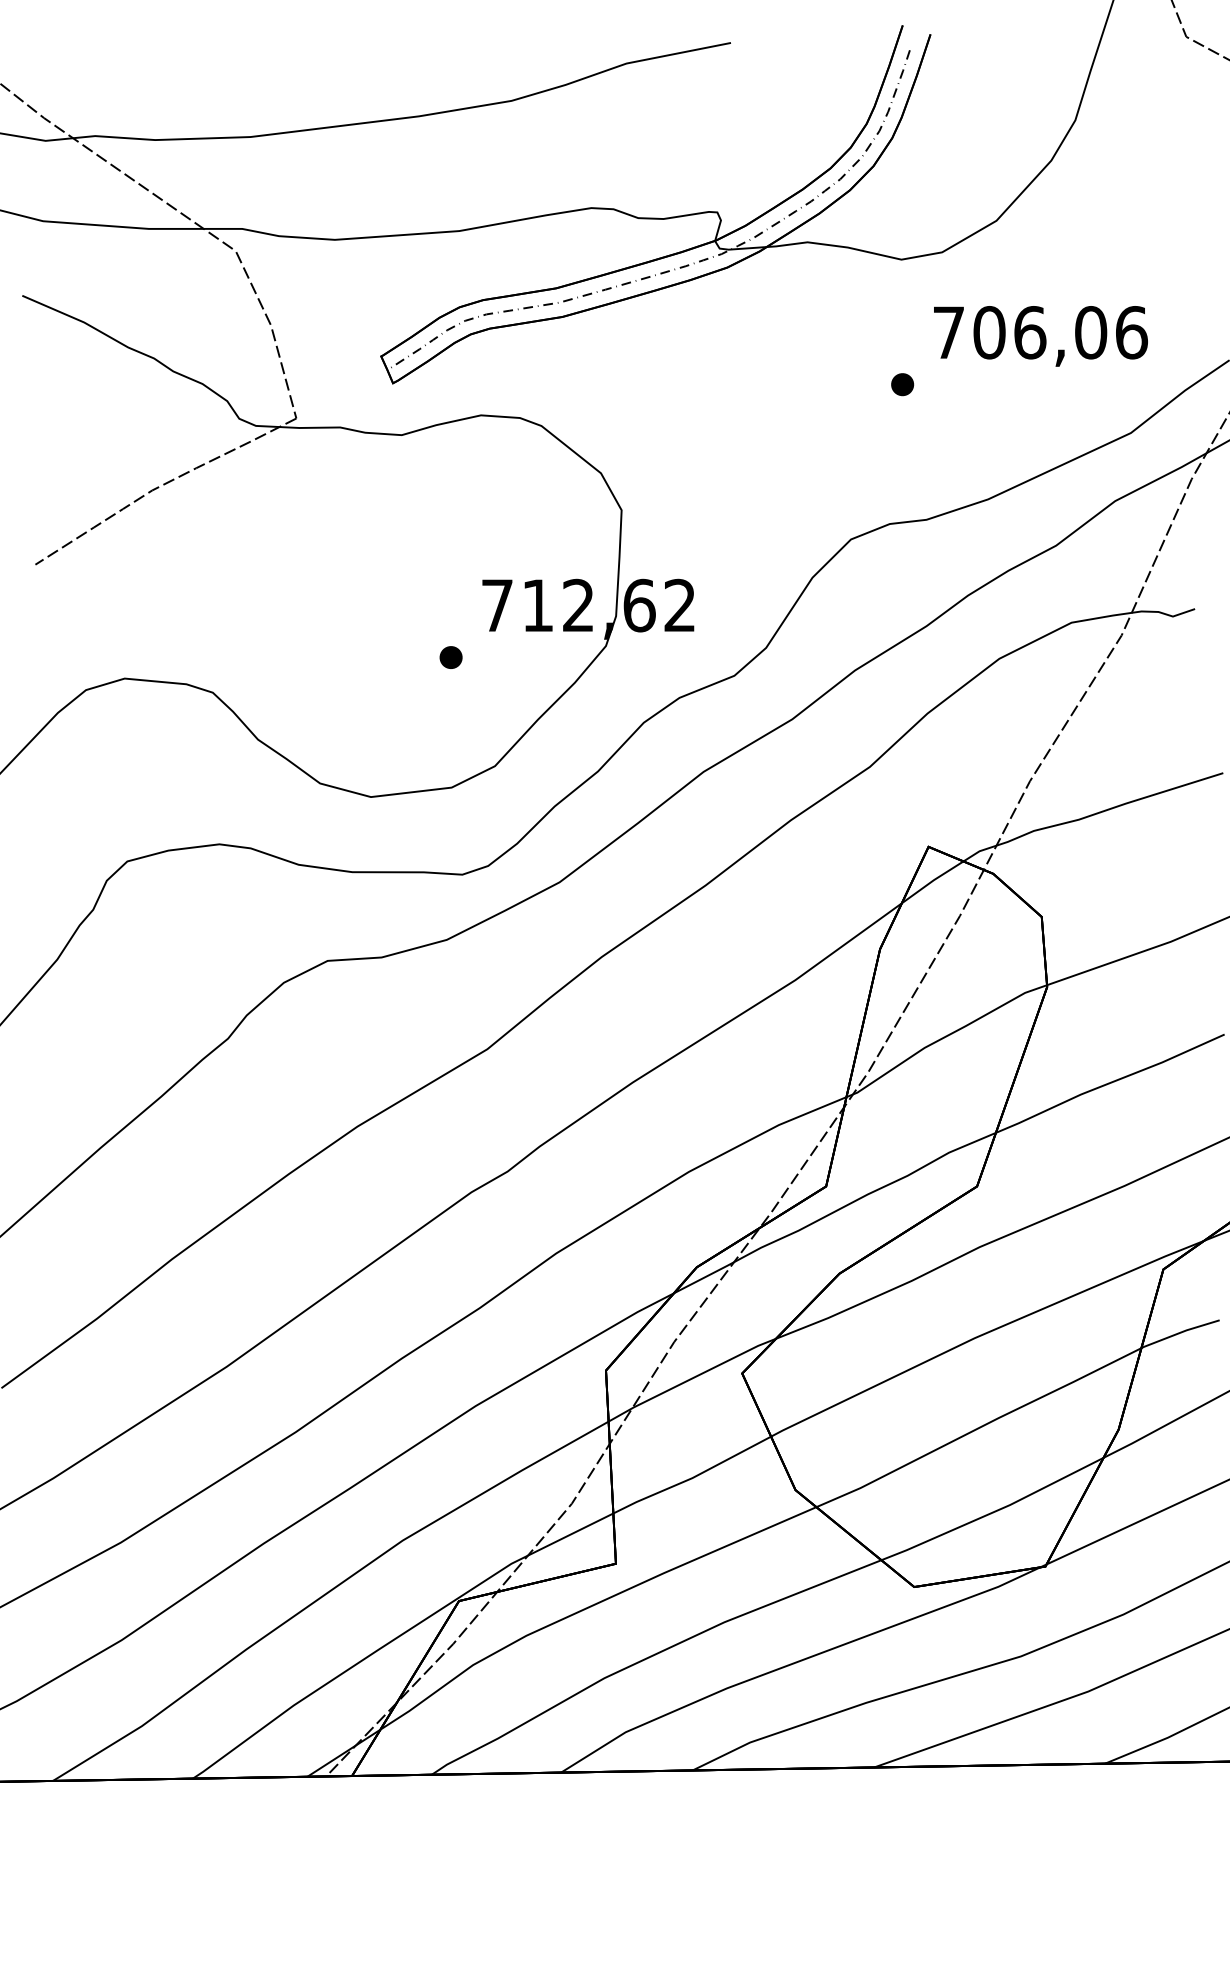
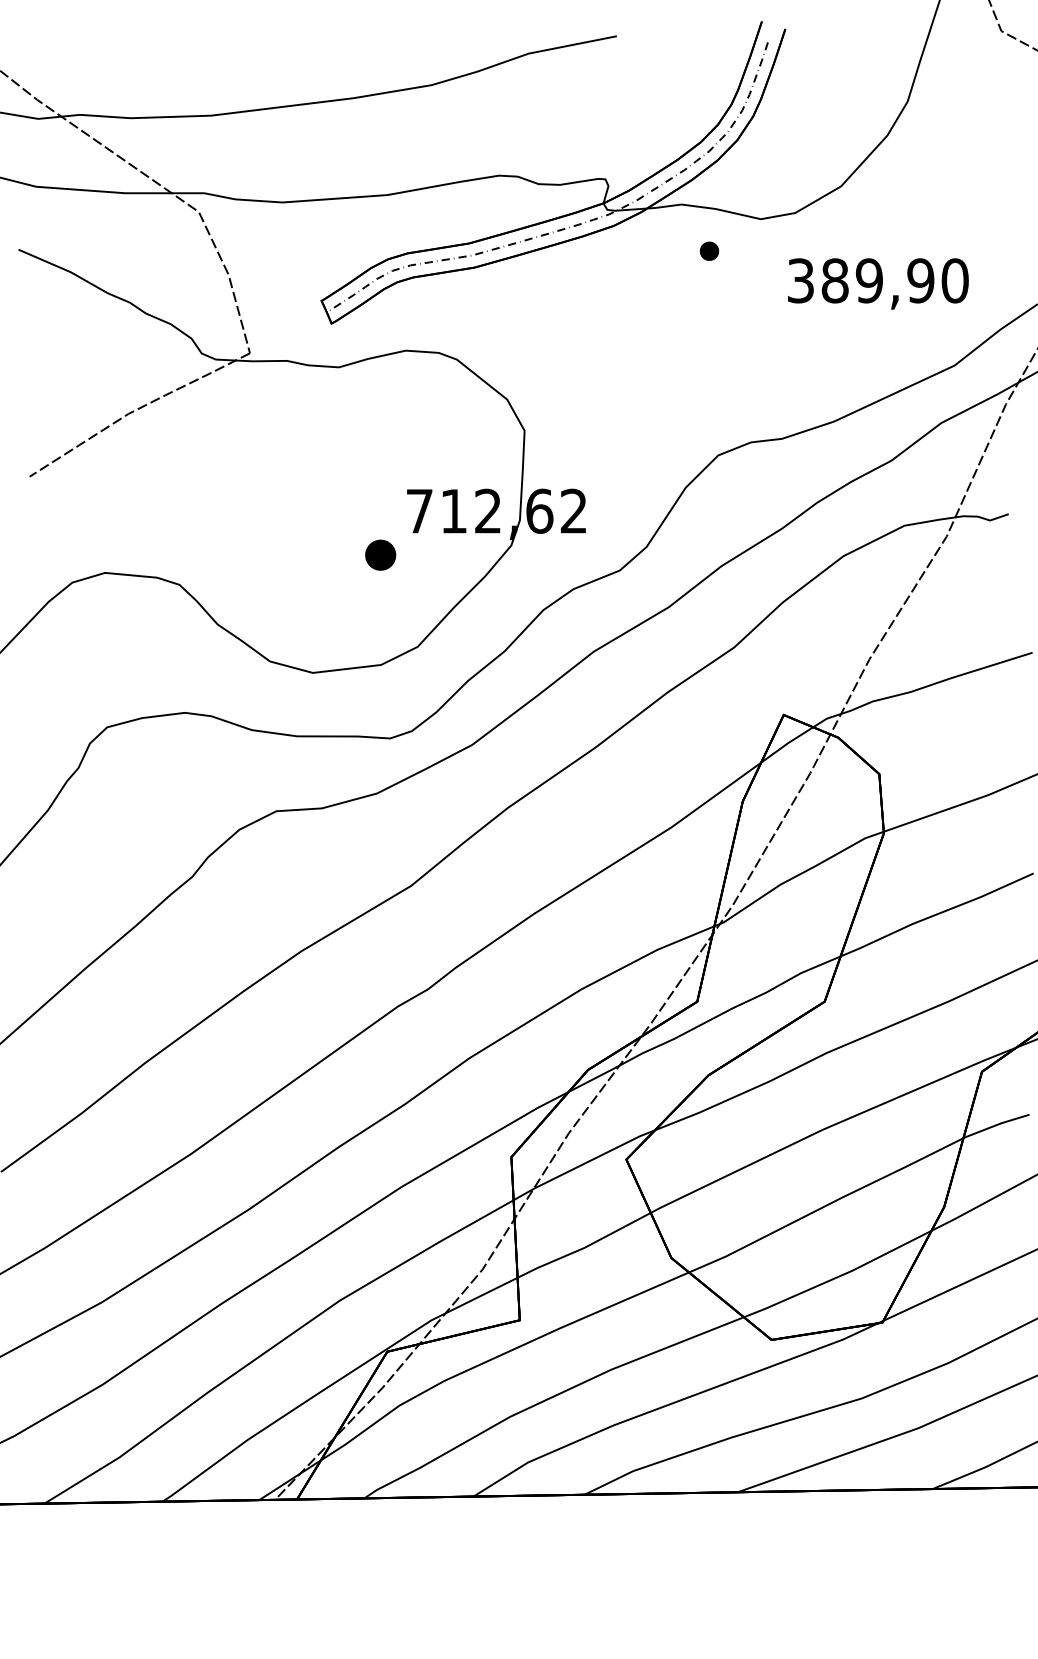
text: (1040, 332) -> (878, 280), 706,06 -> 389,90
part: (902, 384) -> (709, 251), moved
part: (450, 657) -> (380, 555), size x1.6

